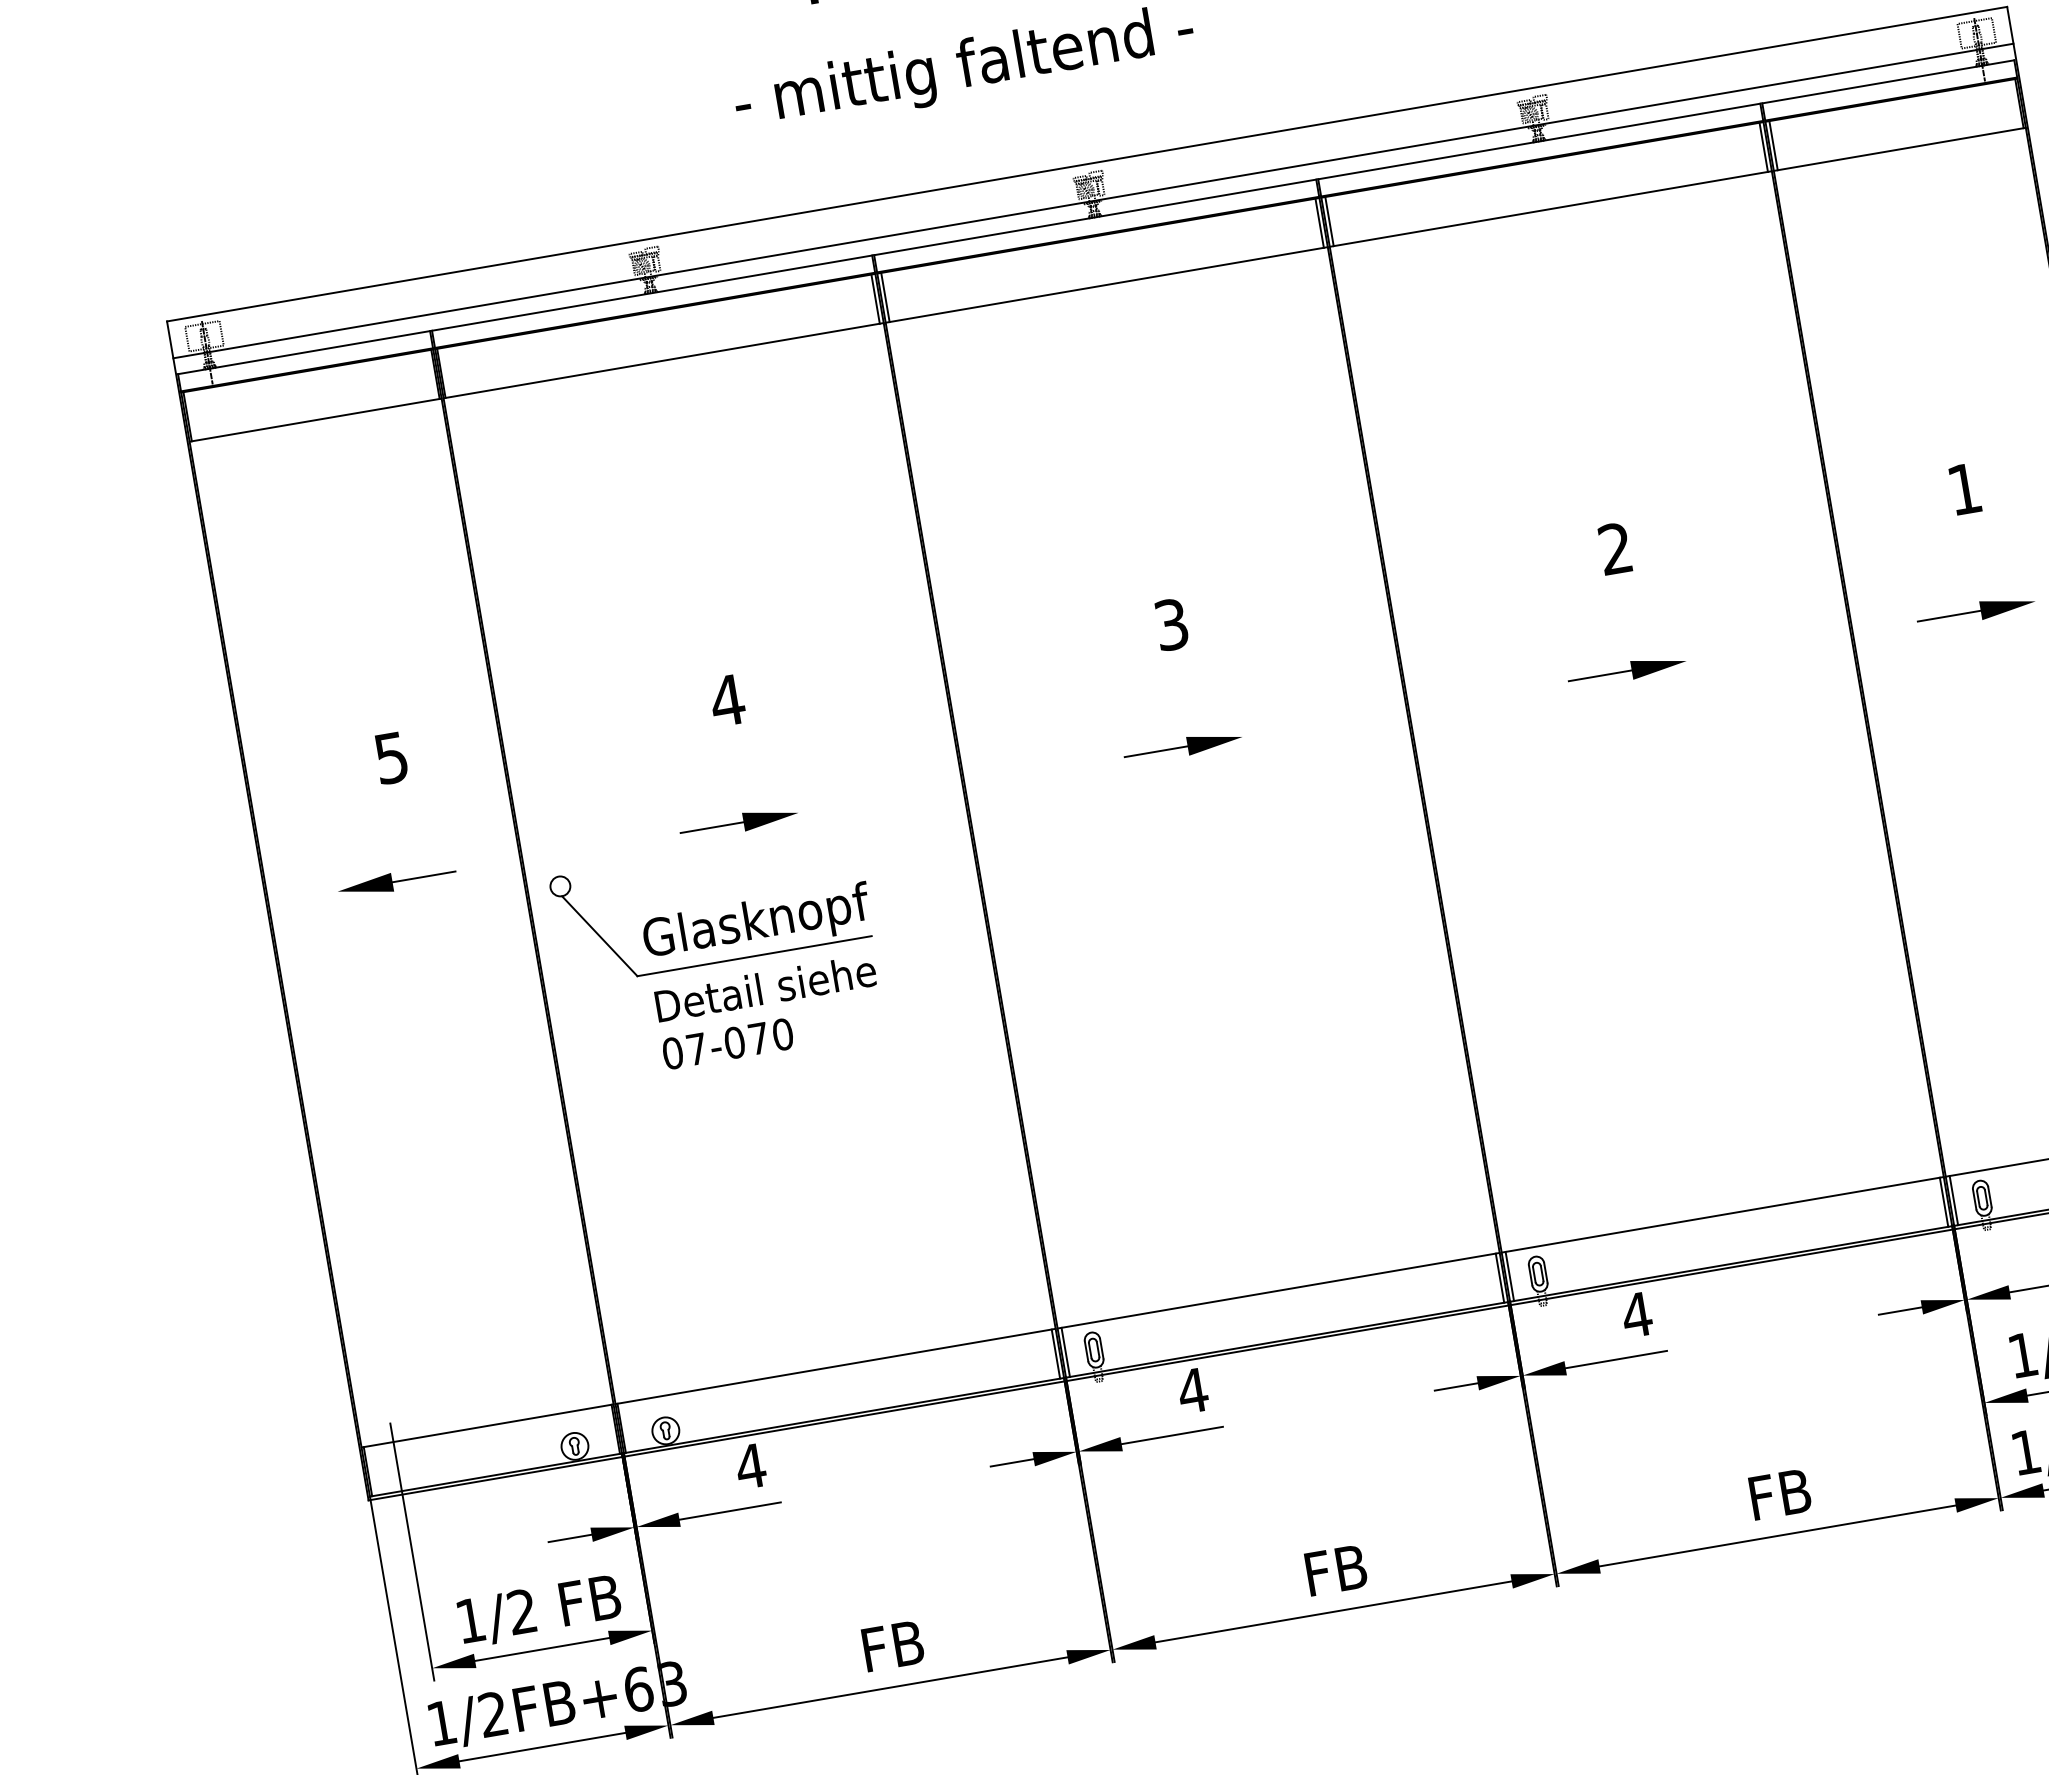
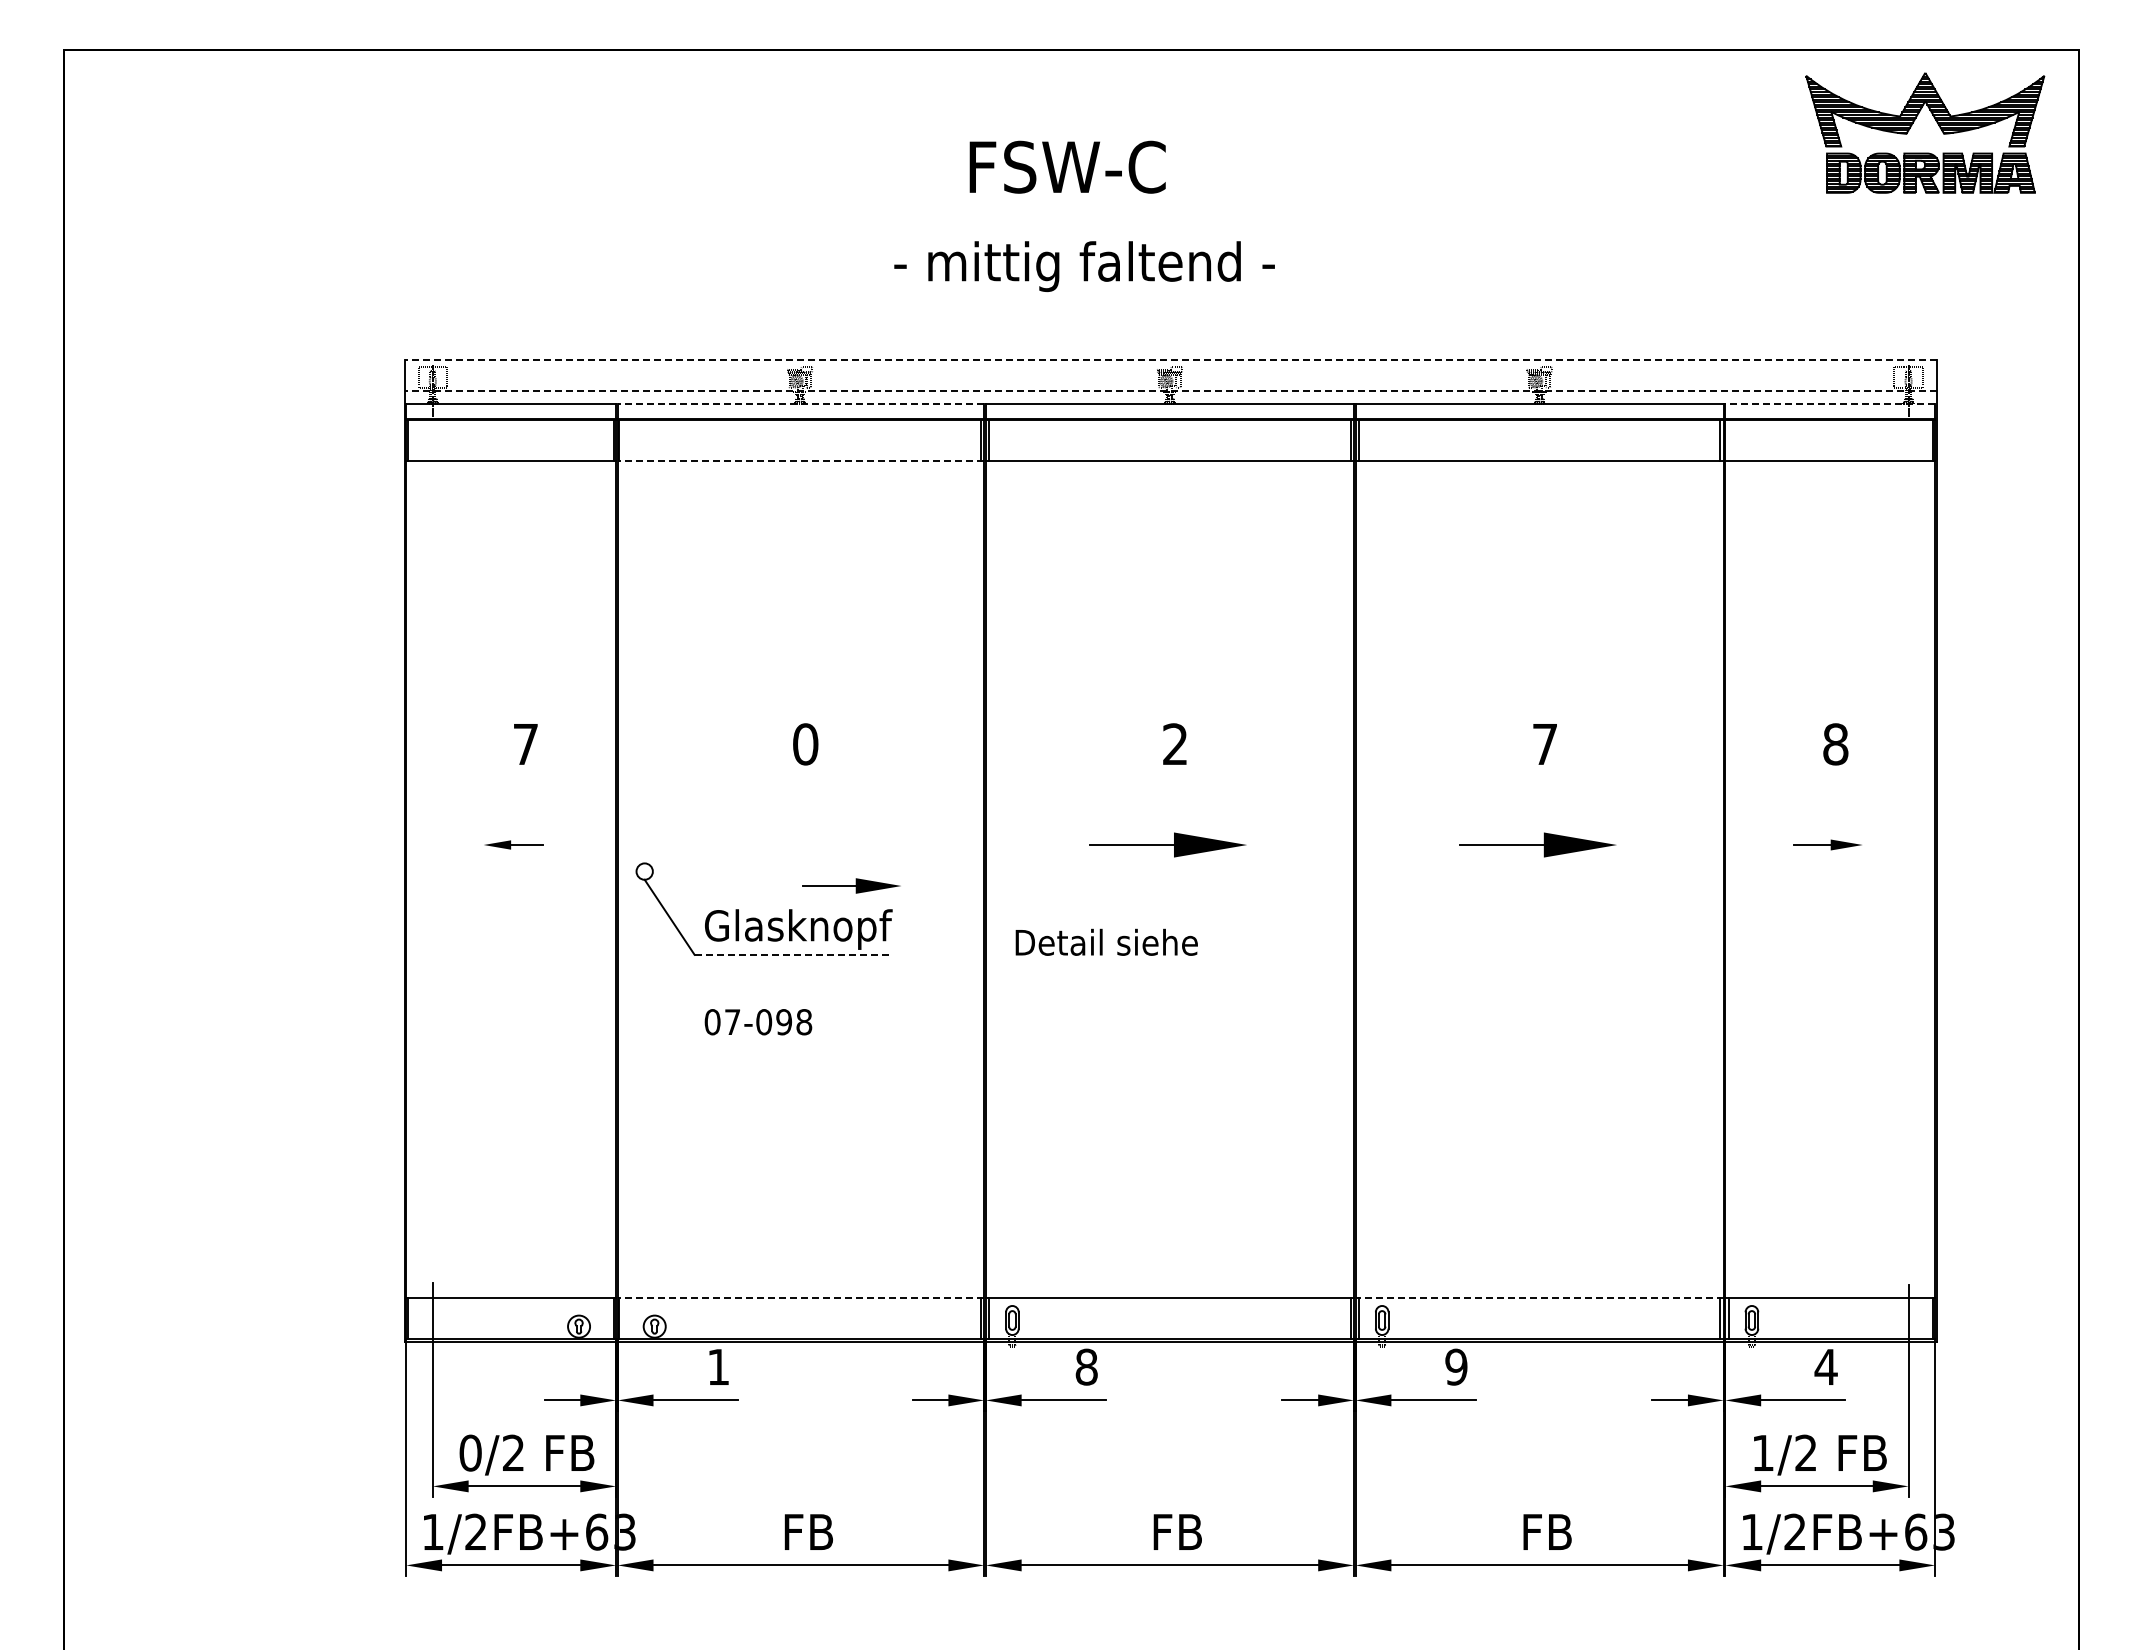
line: (1888, 82) -> (1830, 404), solid -> dashed
line: (1773, 145) -> (1728, 439), removed
line: (1086, 164) -> (1170, 360), solid -> dashed
line: (1093, 200) -> (1170, 390), solid -> dashed
line: (651, 293) -> (800, 404), solid -> dashed
line: (663, 360) -> (800, 460), solid -> dashed
text: (1964, 489) -> (1835, 744), 1 -> 8
text: (1614, 547) -> (1544, 743), 2 -> 7
part: (1975, 611) -> (1827, 844), size x0.7
text: (1171, 624) -> (1175, 744), 3 -> 2
part: (1625, 670) -> (1536, 844), size x1.6
text: (727, 700) -> (805, 744), 4 -> 0
part: (1182, 746) -> (1167, 844), size x1.6
text: (391, 758) -> (525, 744), 5 -> 7
part: (738, 822) -> (851, 885), moved
part: (397, 880) -> (513, 844), size x0.6
line: (754, 955) -> (792, 954), solid -> dashed
text: (765, 987) -> (1106, 941), moved
text: (771, 1036) -> (794, 1022), 07-070 -> 07-098
line: (1722, 1215) -> (1539, 1298), solid -> dashed
text: (1636, 1314) -> (1456, 1366), 4 -> 9
line: (835, 1367) -> (800, 1298), solid -> dashed
text: (1192, 1390) -> (1086, 1366), 4 -> 8
text: (750, 1465) -> (718, 1366), 4 -> 1
text: (470, 1619) -> (470, 1452), 1/2 -> 0/2

